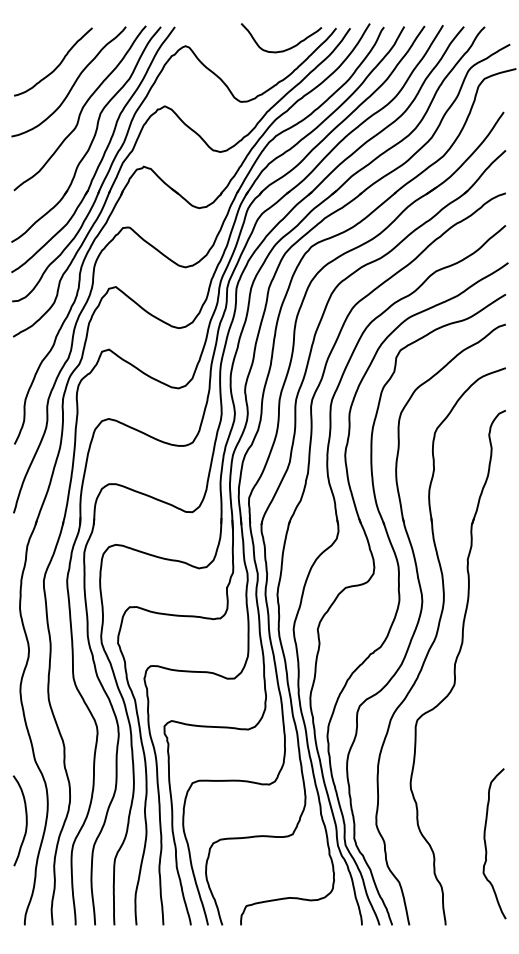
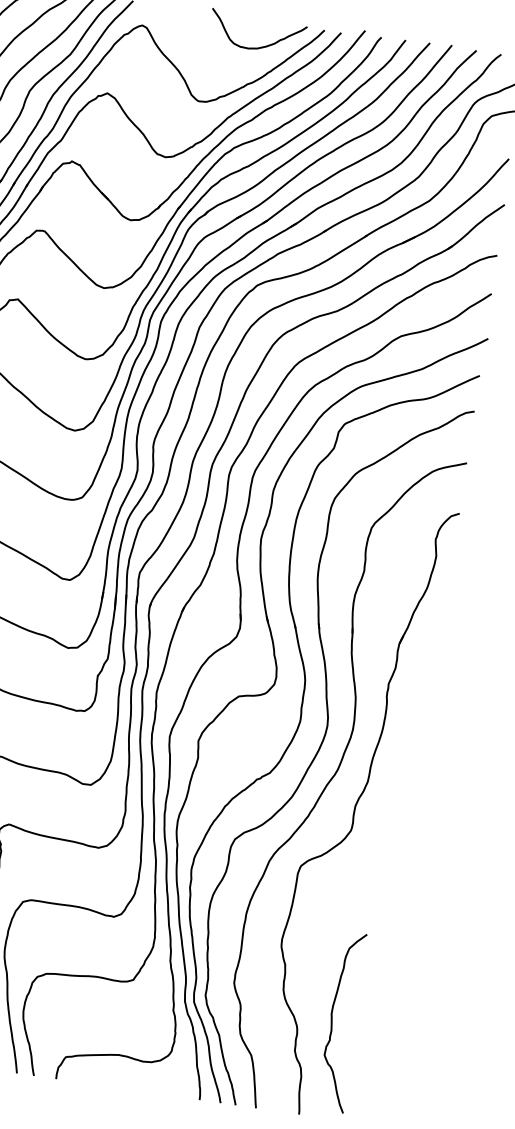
curve: (486, 843) -> (333, 1020), moved

